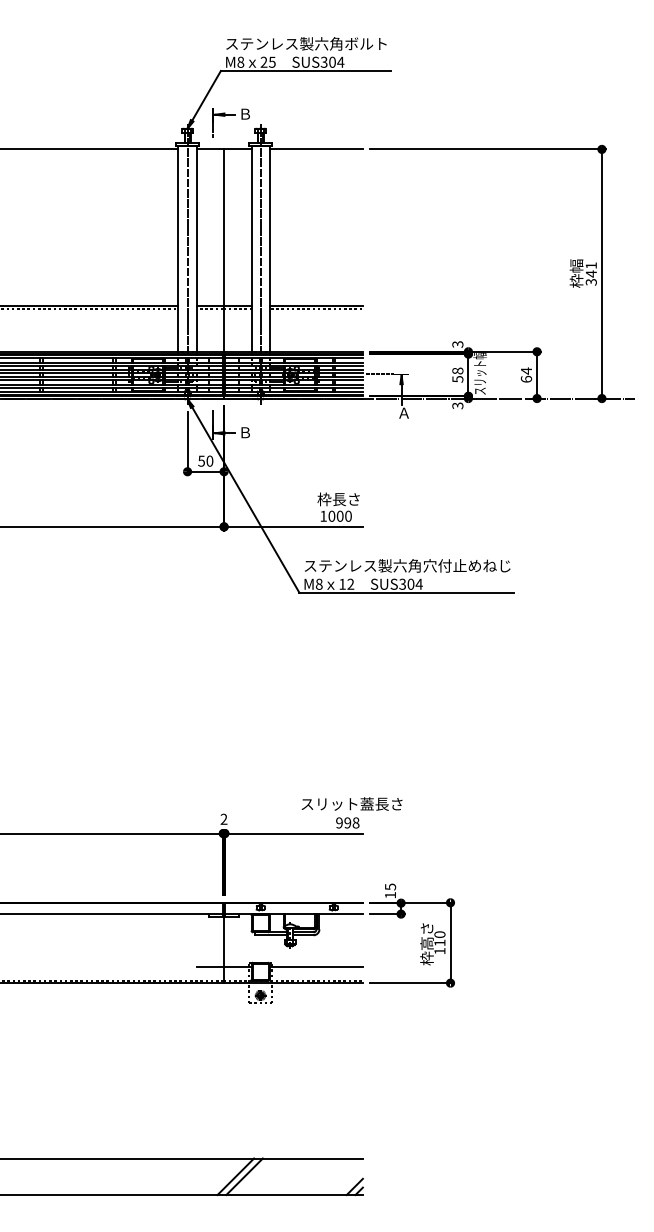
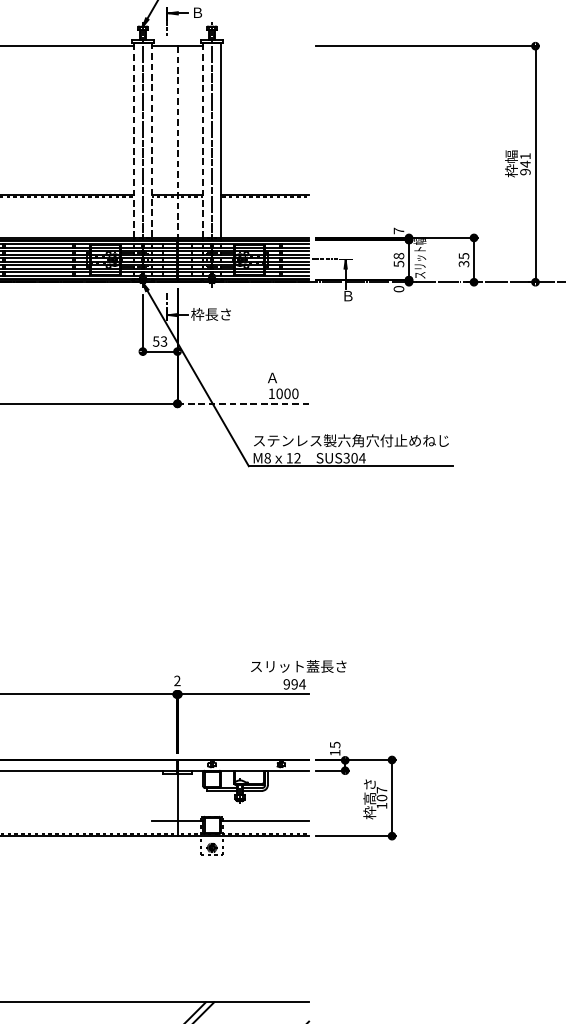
line: (315, 149) -> (264, 46), removed
line: (178, 248) -> (134, 140), solid -> dashed
line: (251, 248) -> (203, 140), solid -> dashed
line: (196, 249) -> (151, 141), solid -> dashed
line: (224, 252) -> (177, 143), solid -> dashed
text: (591, 282) -> (525, 172), 341 -> 941
text: (457, 344) -> (398, 231), 3 -> 7
text: (526, 374) -> (464, 259), 64 -> 35
text: (457, 405) -> (398, 288), 3 -> 0
text: (403, 412) -> (347, 295), Ａ -> Ｂ
text: (259, 432) -> (211, 314), Ｂ -> 枠長さ
text: (209, 460) -> (163, 340), 50 -> 53
text: (338, 499) -> (285, 377), 枠長さ -> Ａ
line: (294, 526) -> (244, 403), solid -> dashed
text: (355, 822) -> (302, 683), 998 -> 994
text: (439, 938) -> (381, 793), 110 -> 107

